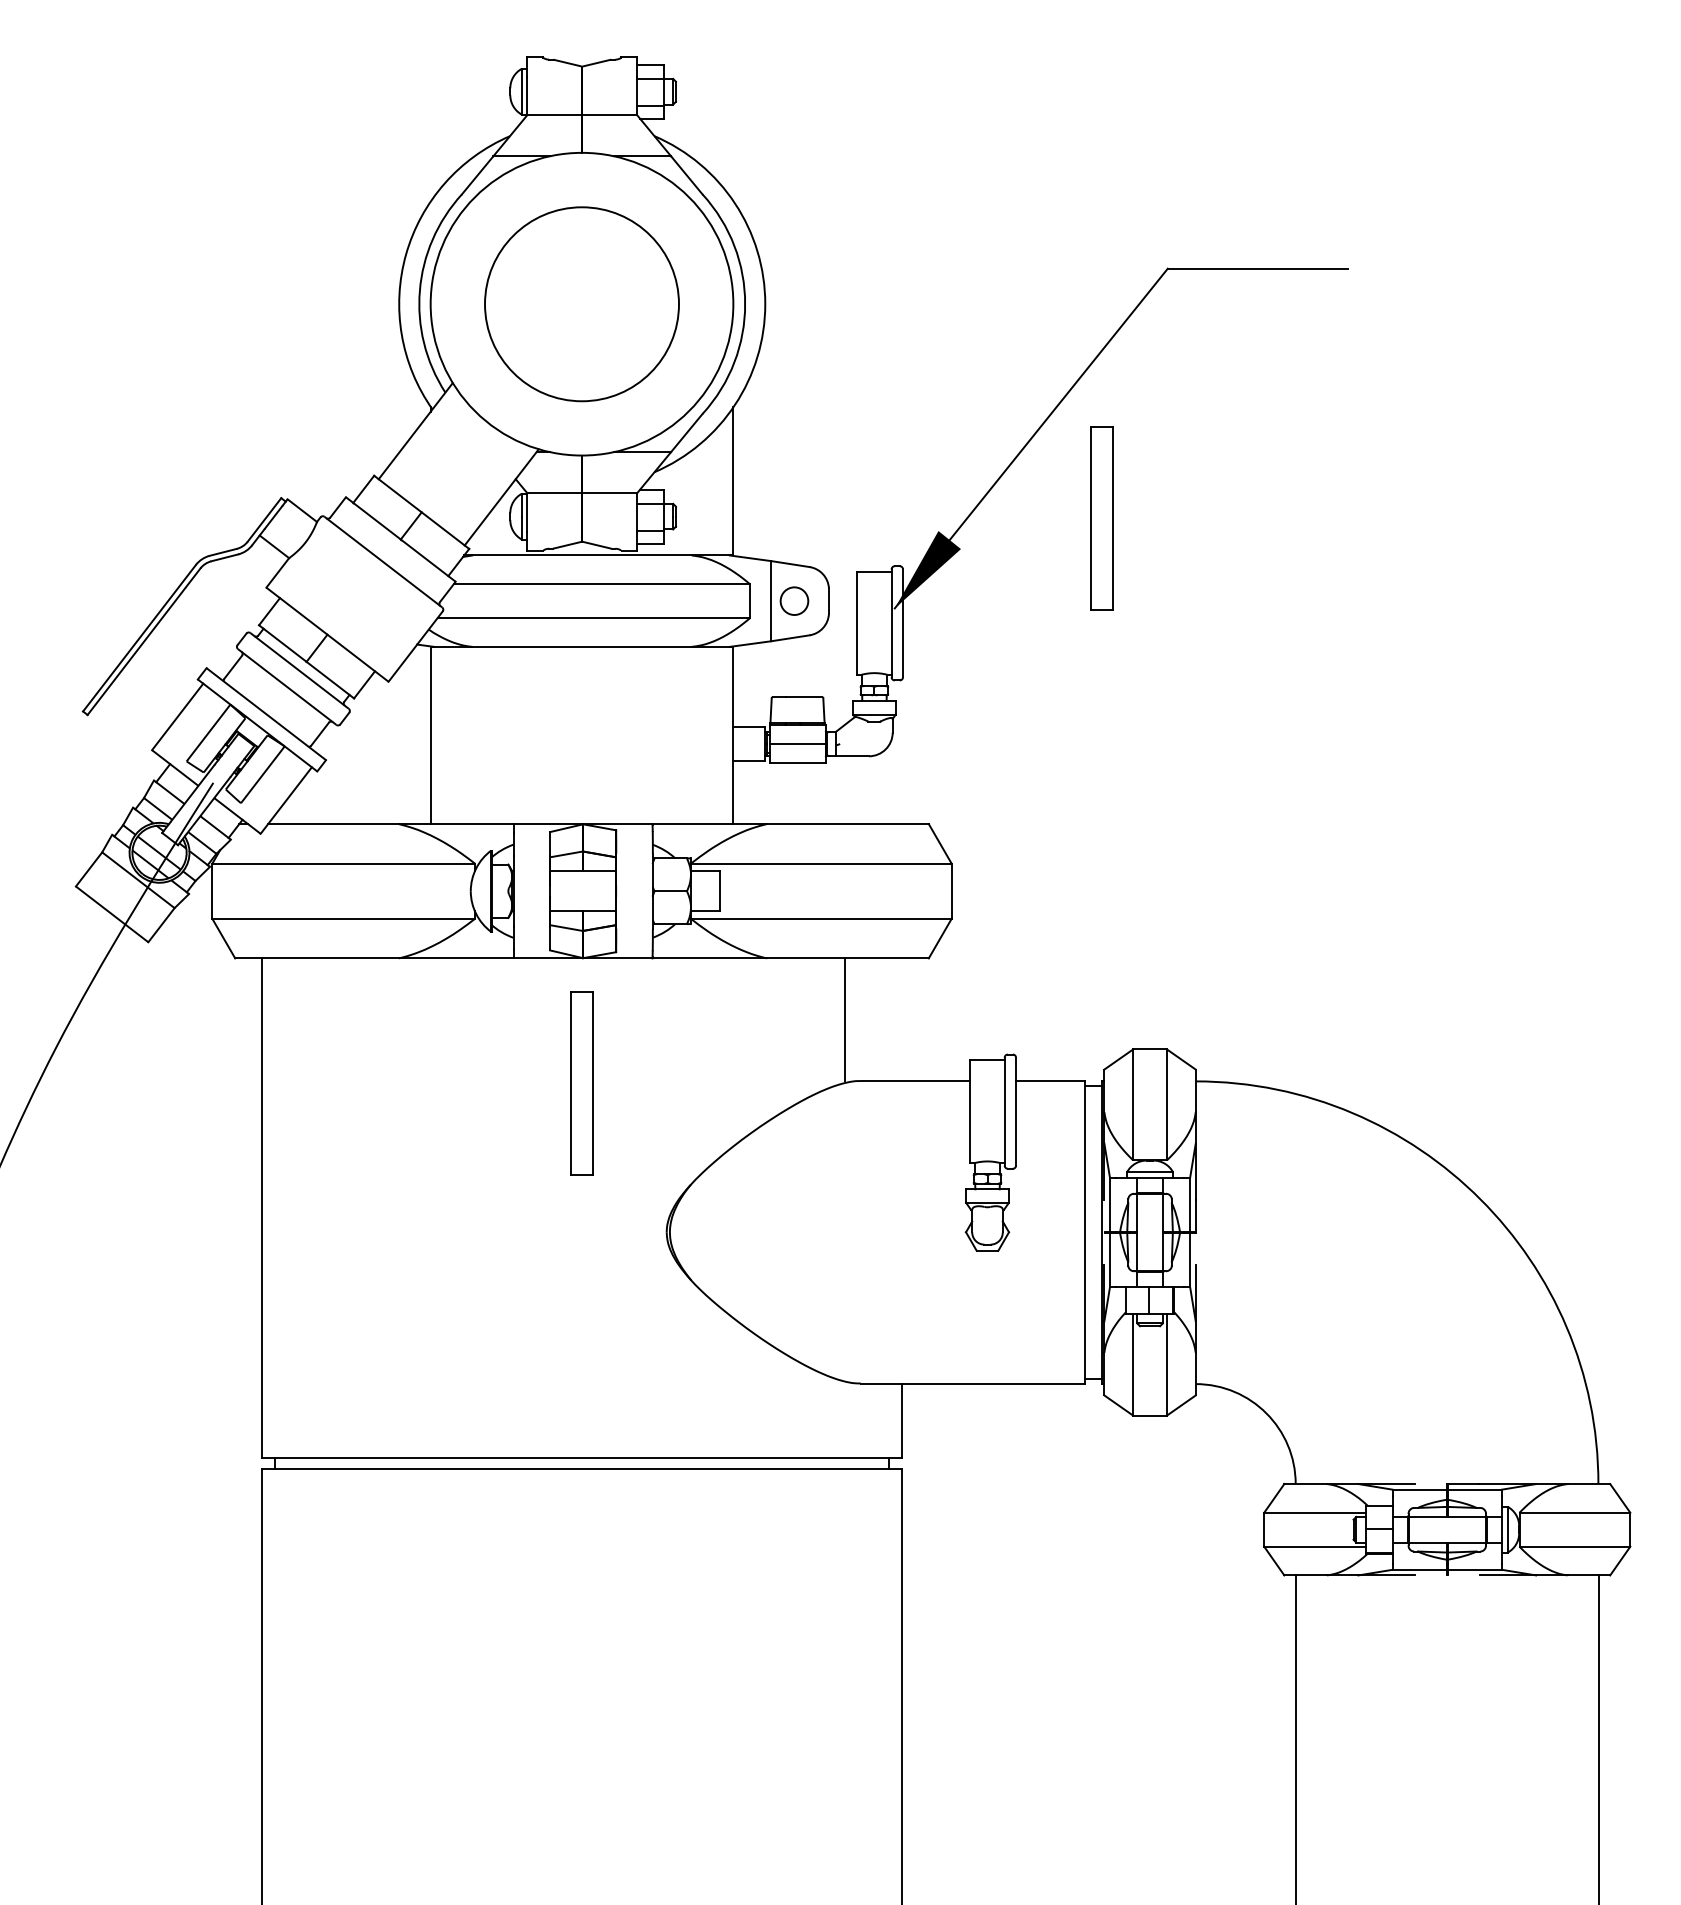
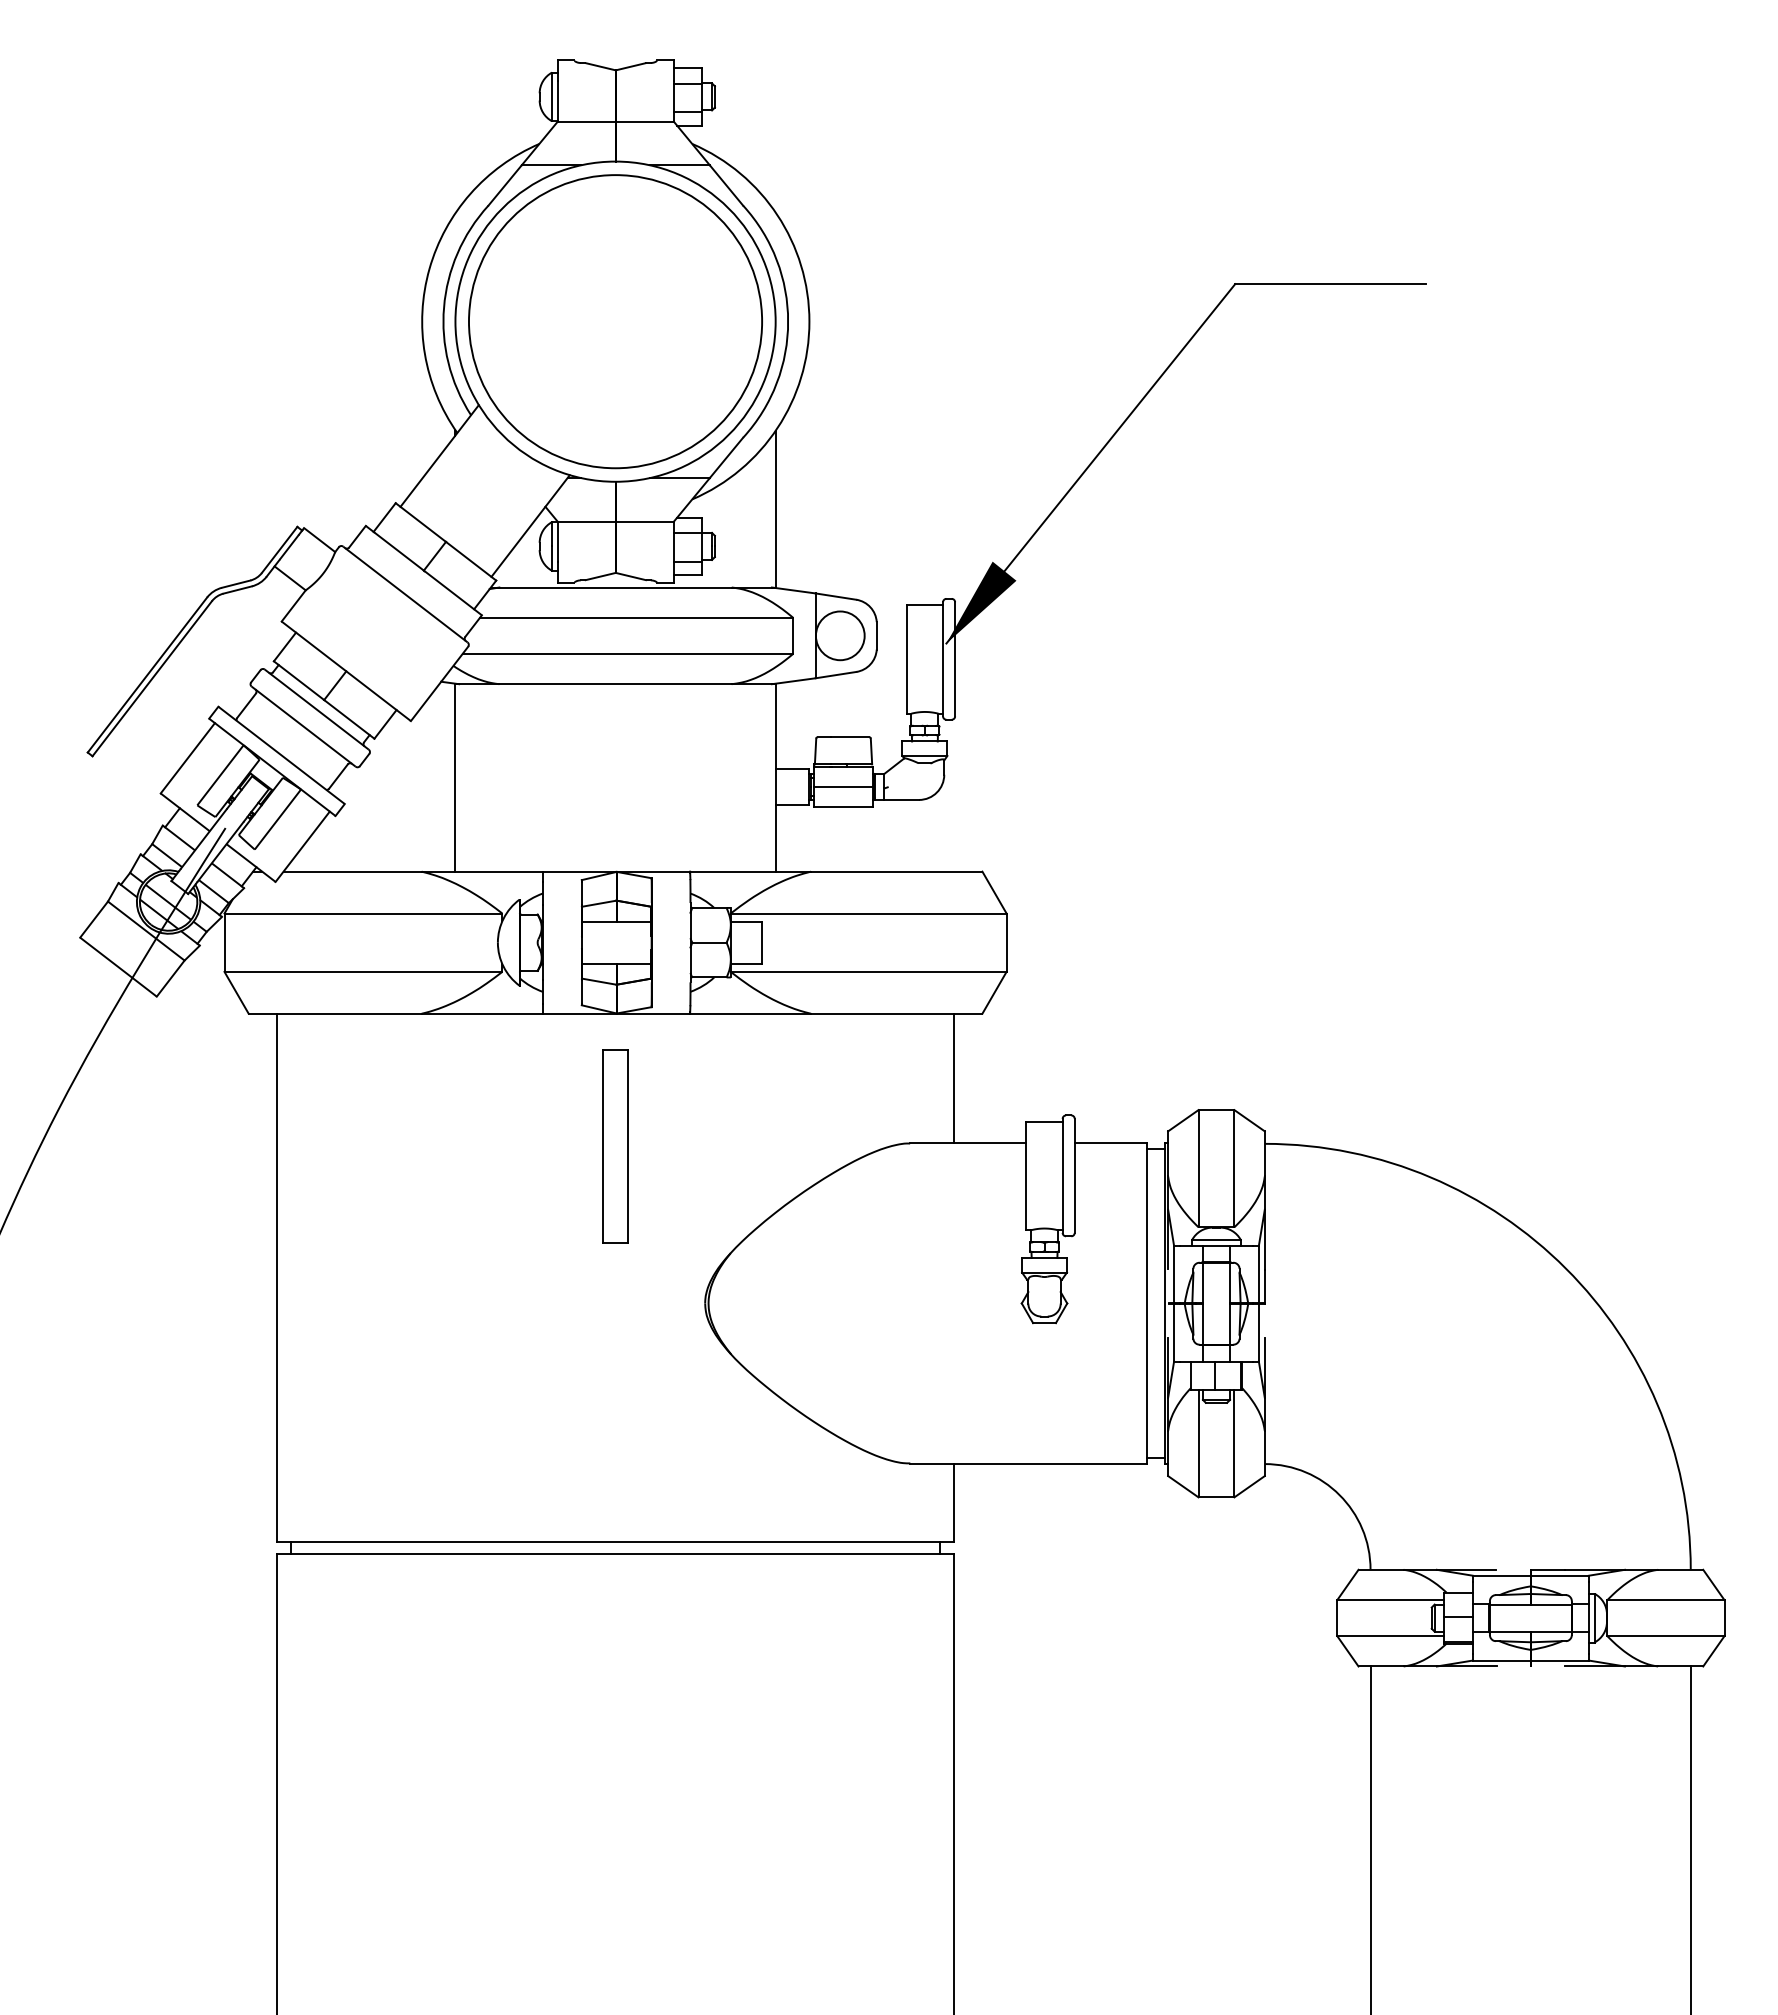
circle: (581, 304) -> (615, 321), size x1.43
part: (1101, 518) -> (1165, 548), removed
circle: (793, 600) -> (839, 635), size x1.67
line: (844, 1019) -> (953, 1078), moved

